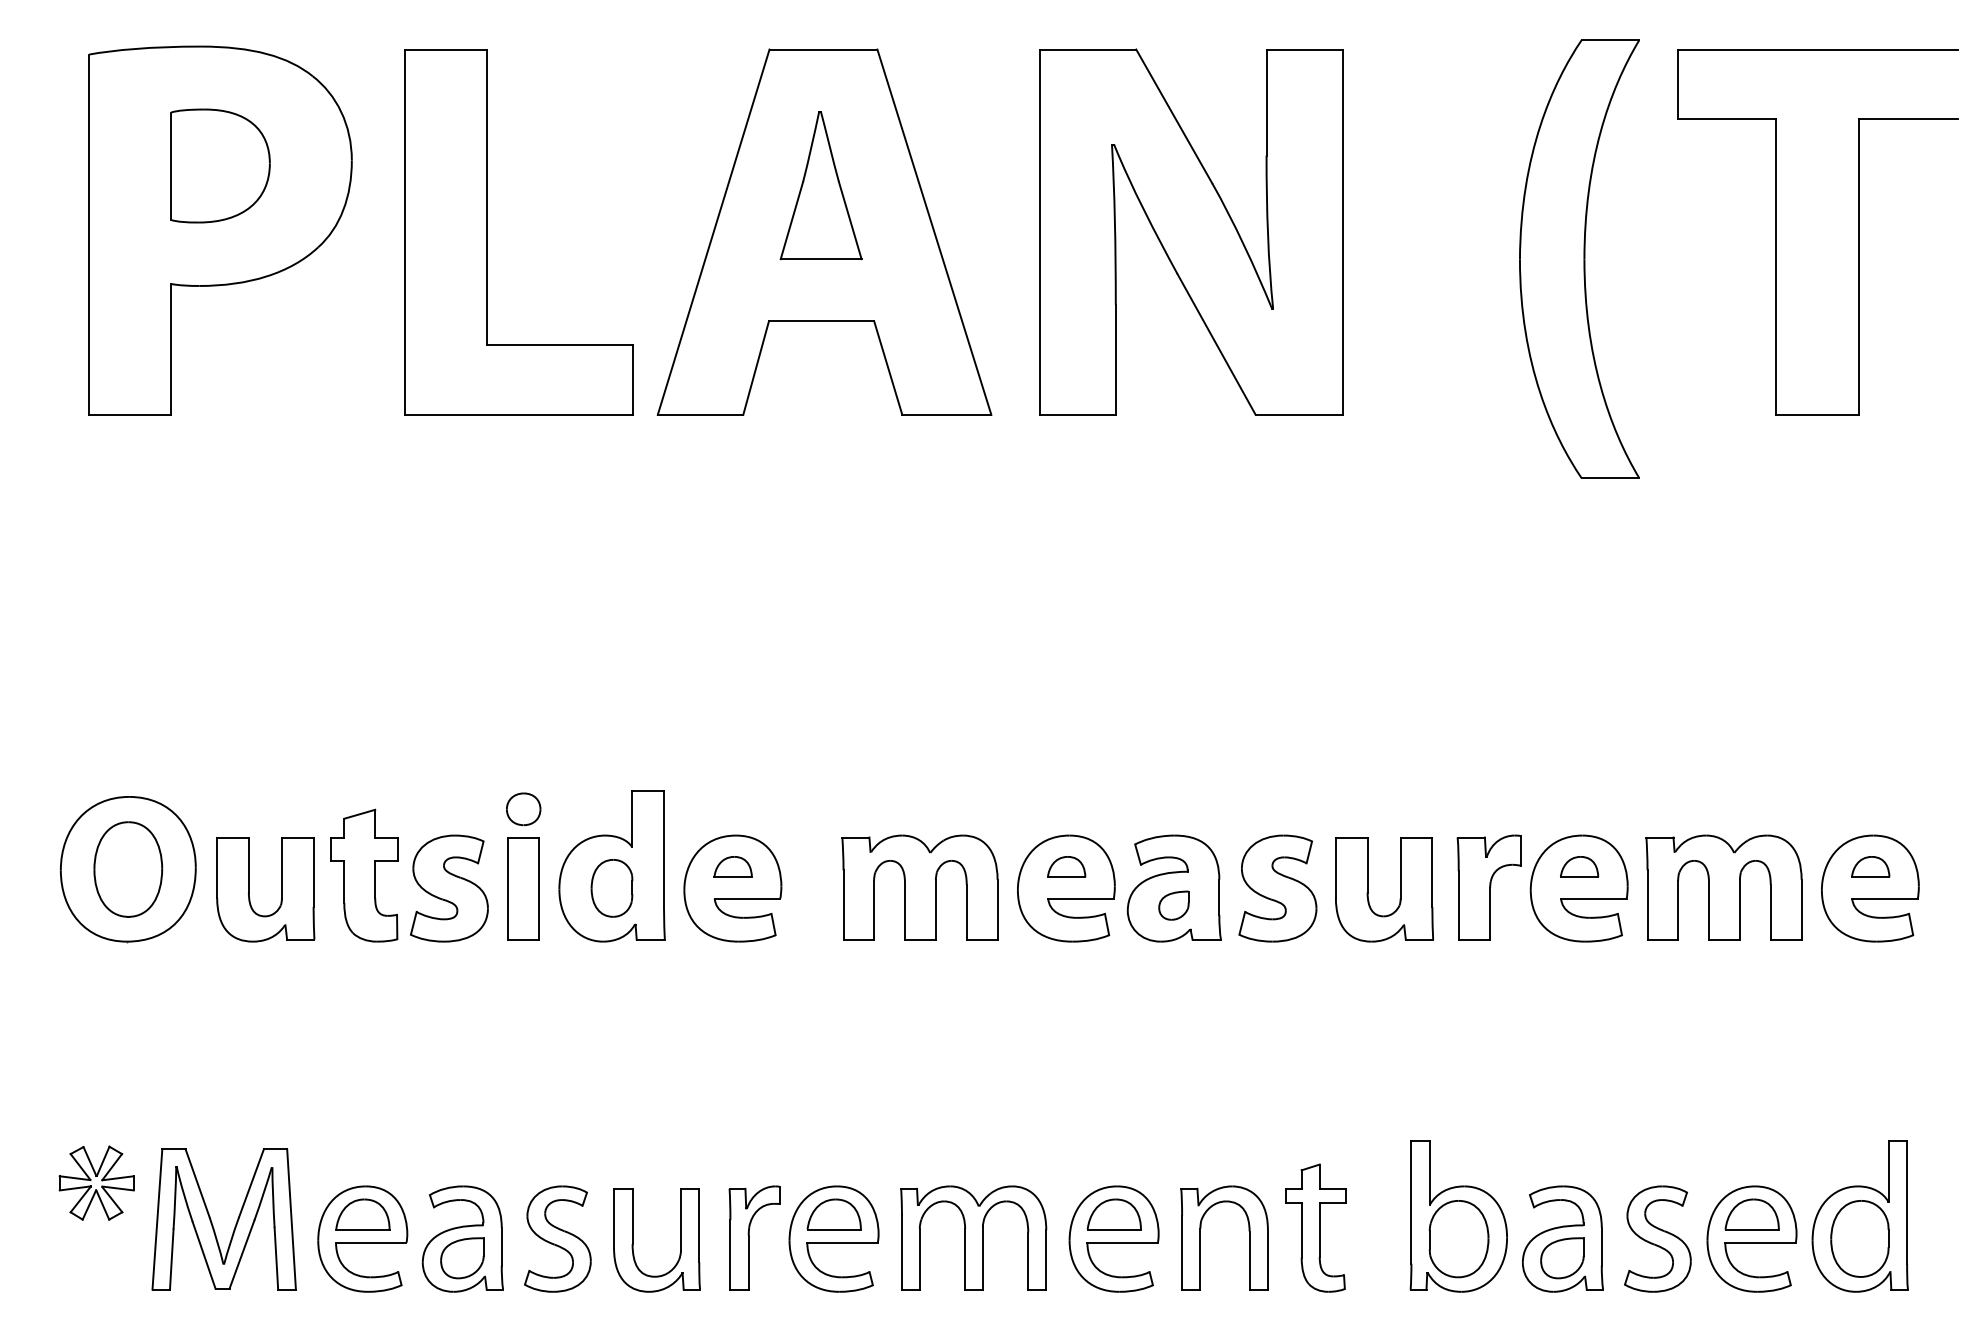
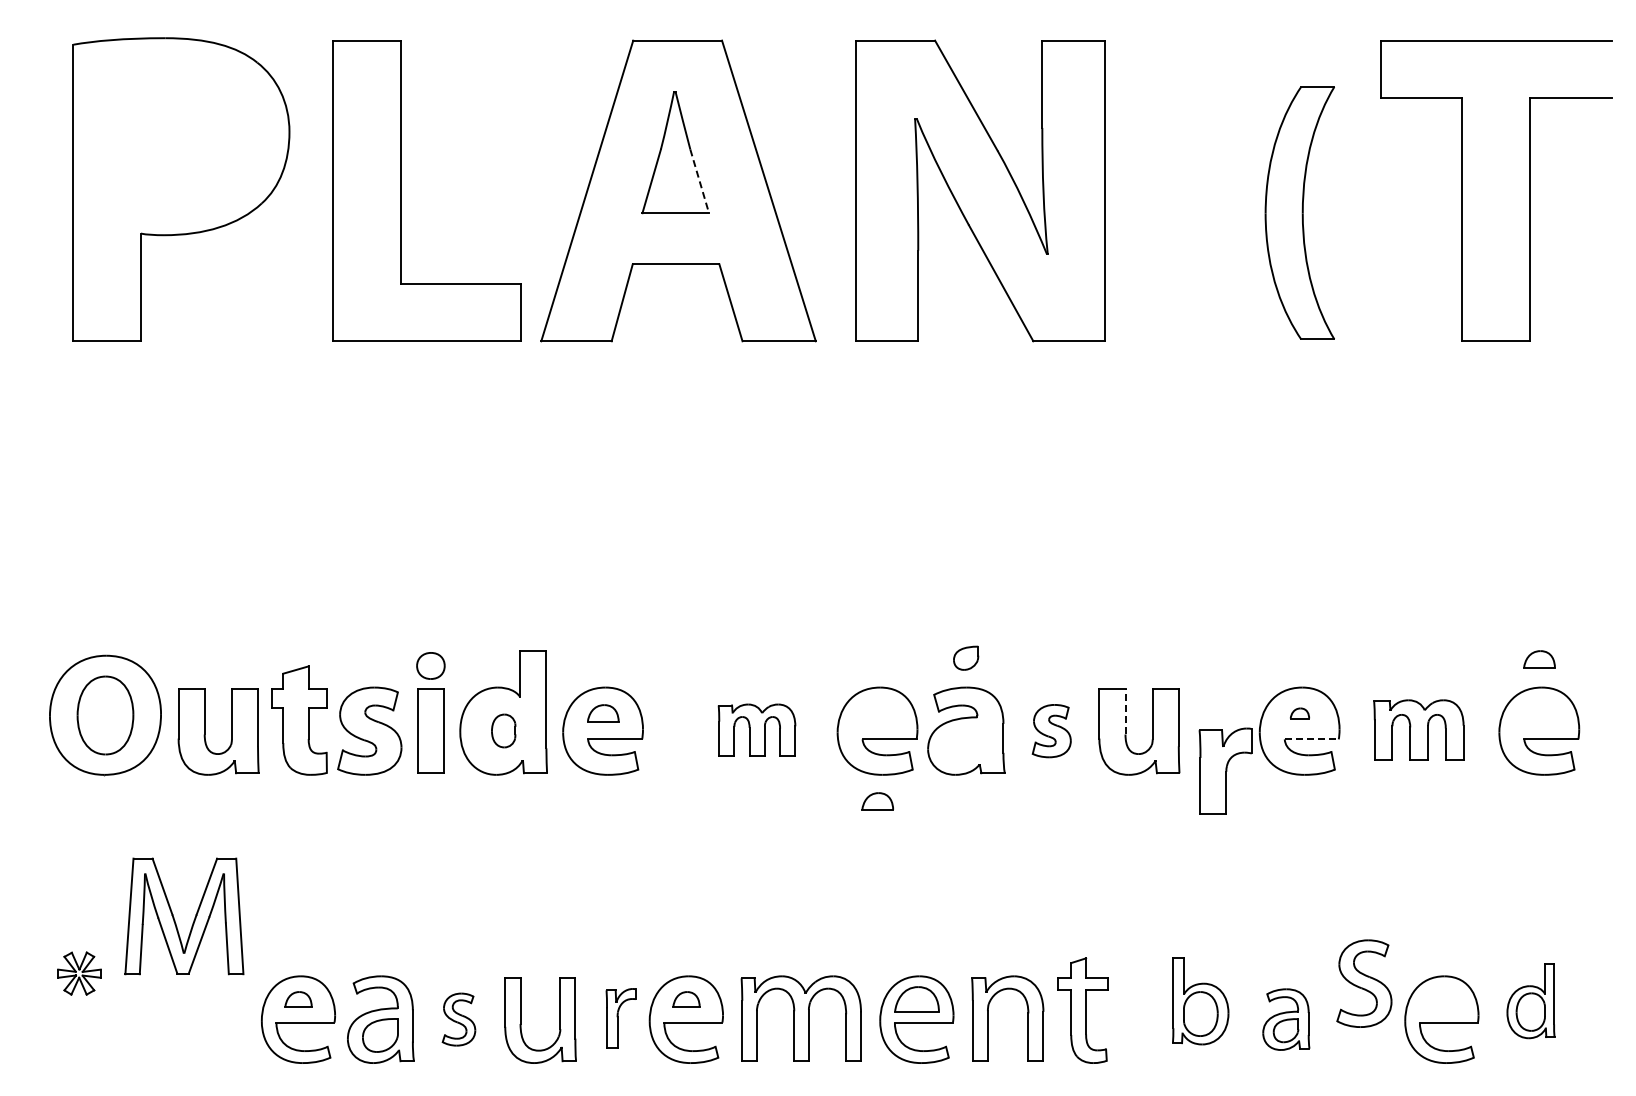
part: (220, 166) -> (181, 136), removed
line: (850, 220) -> (699, 181), solid -> dashed
part: (1579, 258) -> (1299, 212), size x0.7
line: (1367, 864) -> (1125, 711), solid -> dashed
part: (1066, 867) -> (877, 801), moved
part: (1579, 867) -> (1299, 713), size x0.6
part: (1870, 867) -> (1539, 659), moved
part: (919, 886) -> (756, 729), size x0.6
part: (1489, 886) -> (1225, 770), moved
part: (1723, 886) -> (1418, 729), size x0.7
part: (611, 887) -> (503, 730), size x0.7
part: (1277, 887) -> (1051, 730), size x0.6
line: (1593, 898) -> (1311, 739), solid -> dashed
part: (1174, 904) -> (966, 657), moved
part: (96, 1182) -> (79, 973), size x0.7
part: (362, 1214) -> (298, 999), size x0.6
part: (834, 1214) -> (686, 999), size x0.6
part: (1751, 1214) -> (1441, 999), removed
part: (1458, 1215) -> (1200, 1000), size x0.7
part: (1859, 1215) -> (1530, 1000), size x0.6
part: (213, 1224) -> (175, 920), moved
part: (754, 1237) -> (620, 1018), size x0.7
part: (557, 1238) -> (458, 1019), size x0.6
part: (1563, 1238) -> (1286, 1019), size x0.7
part: (1657, 1238) -> (1364, 983), moved

